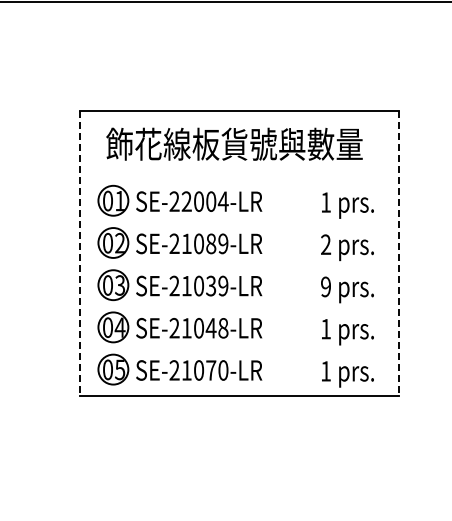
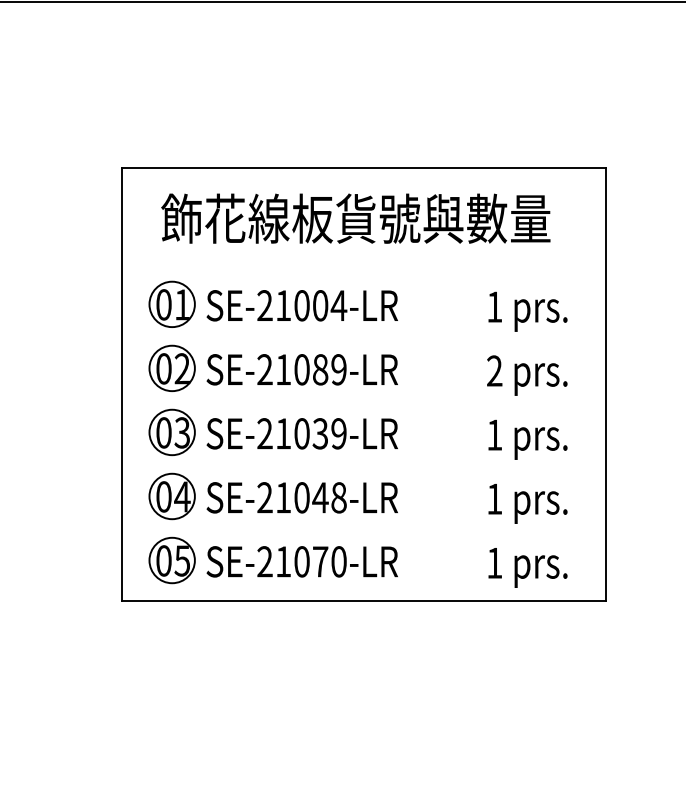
text: (186, 201) -> (283, 305), SE-22004-LR -> SE-21004-LR
line: (80, 254) -> (122, 385), dashed -> solid
line: (399, 254) -> (606, 385), dashed -> solid
text: (325, 286) -> (493, 434), 9 -> 1

